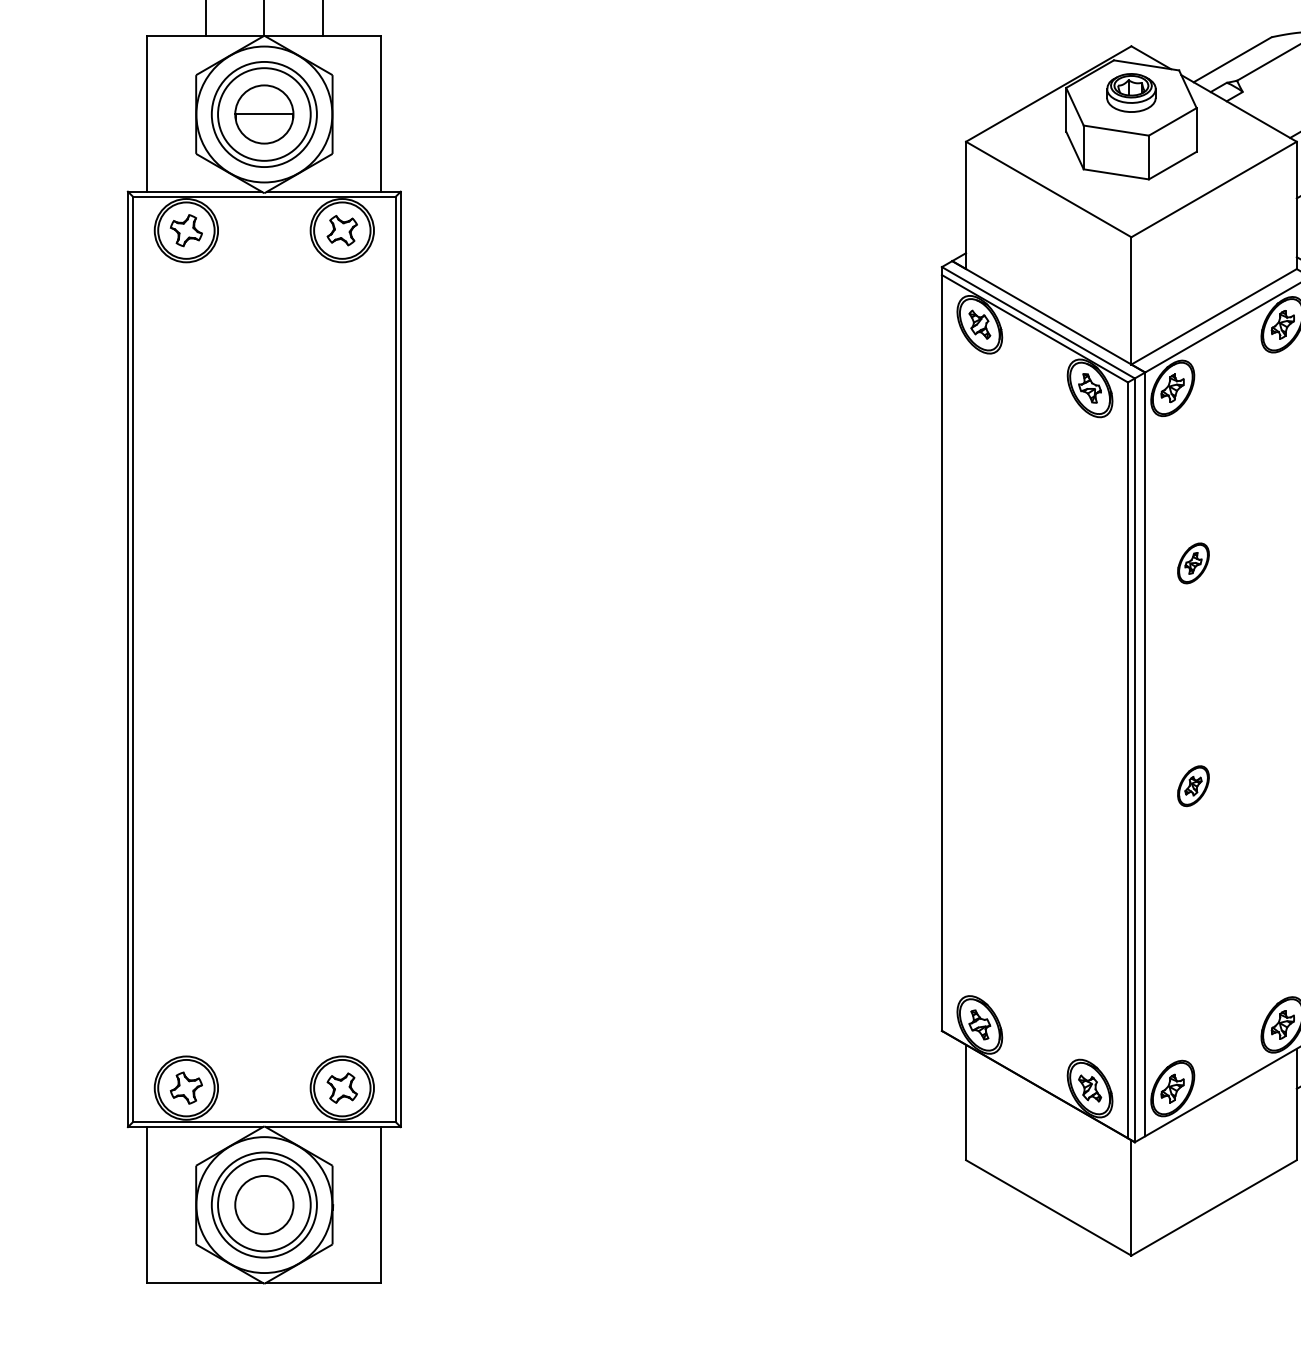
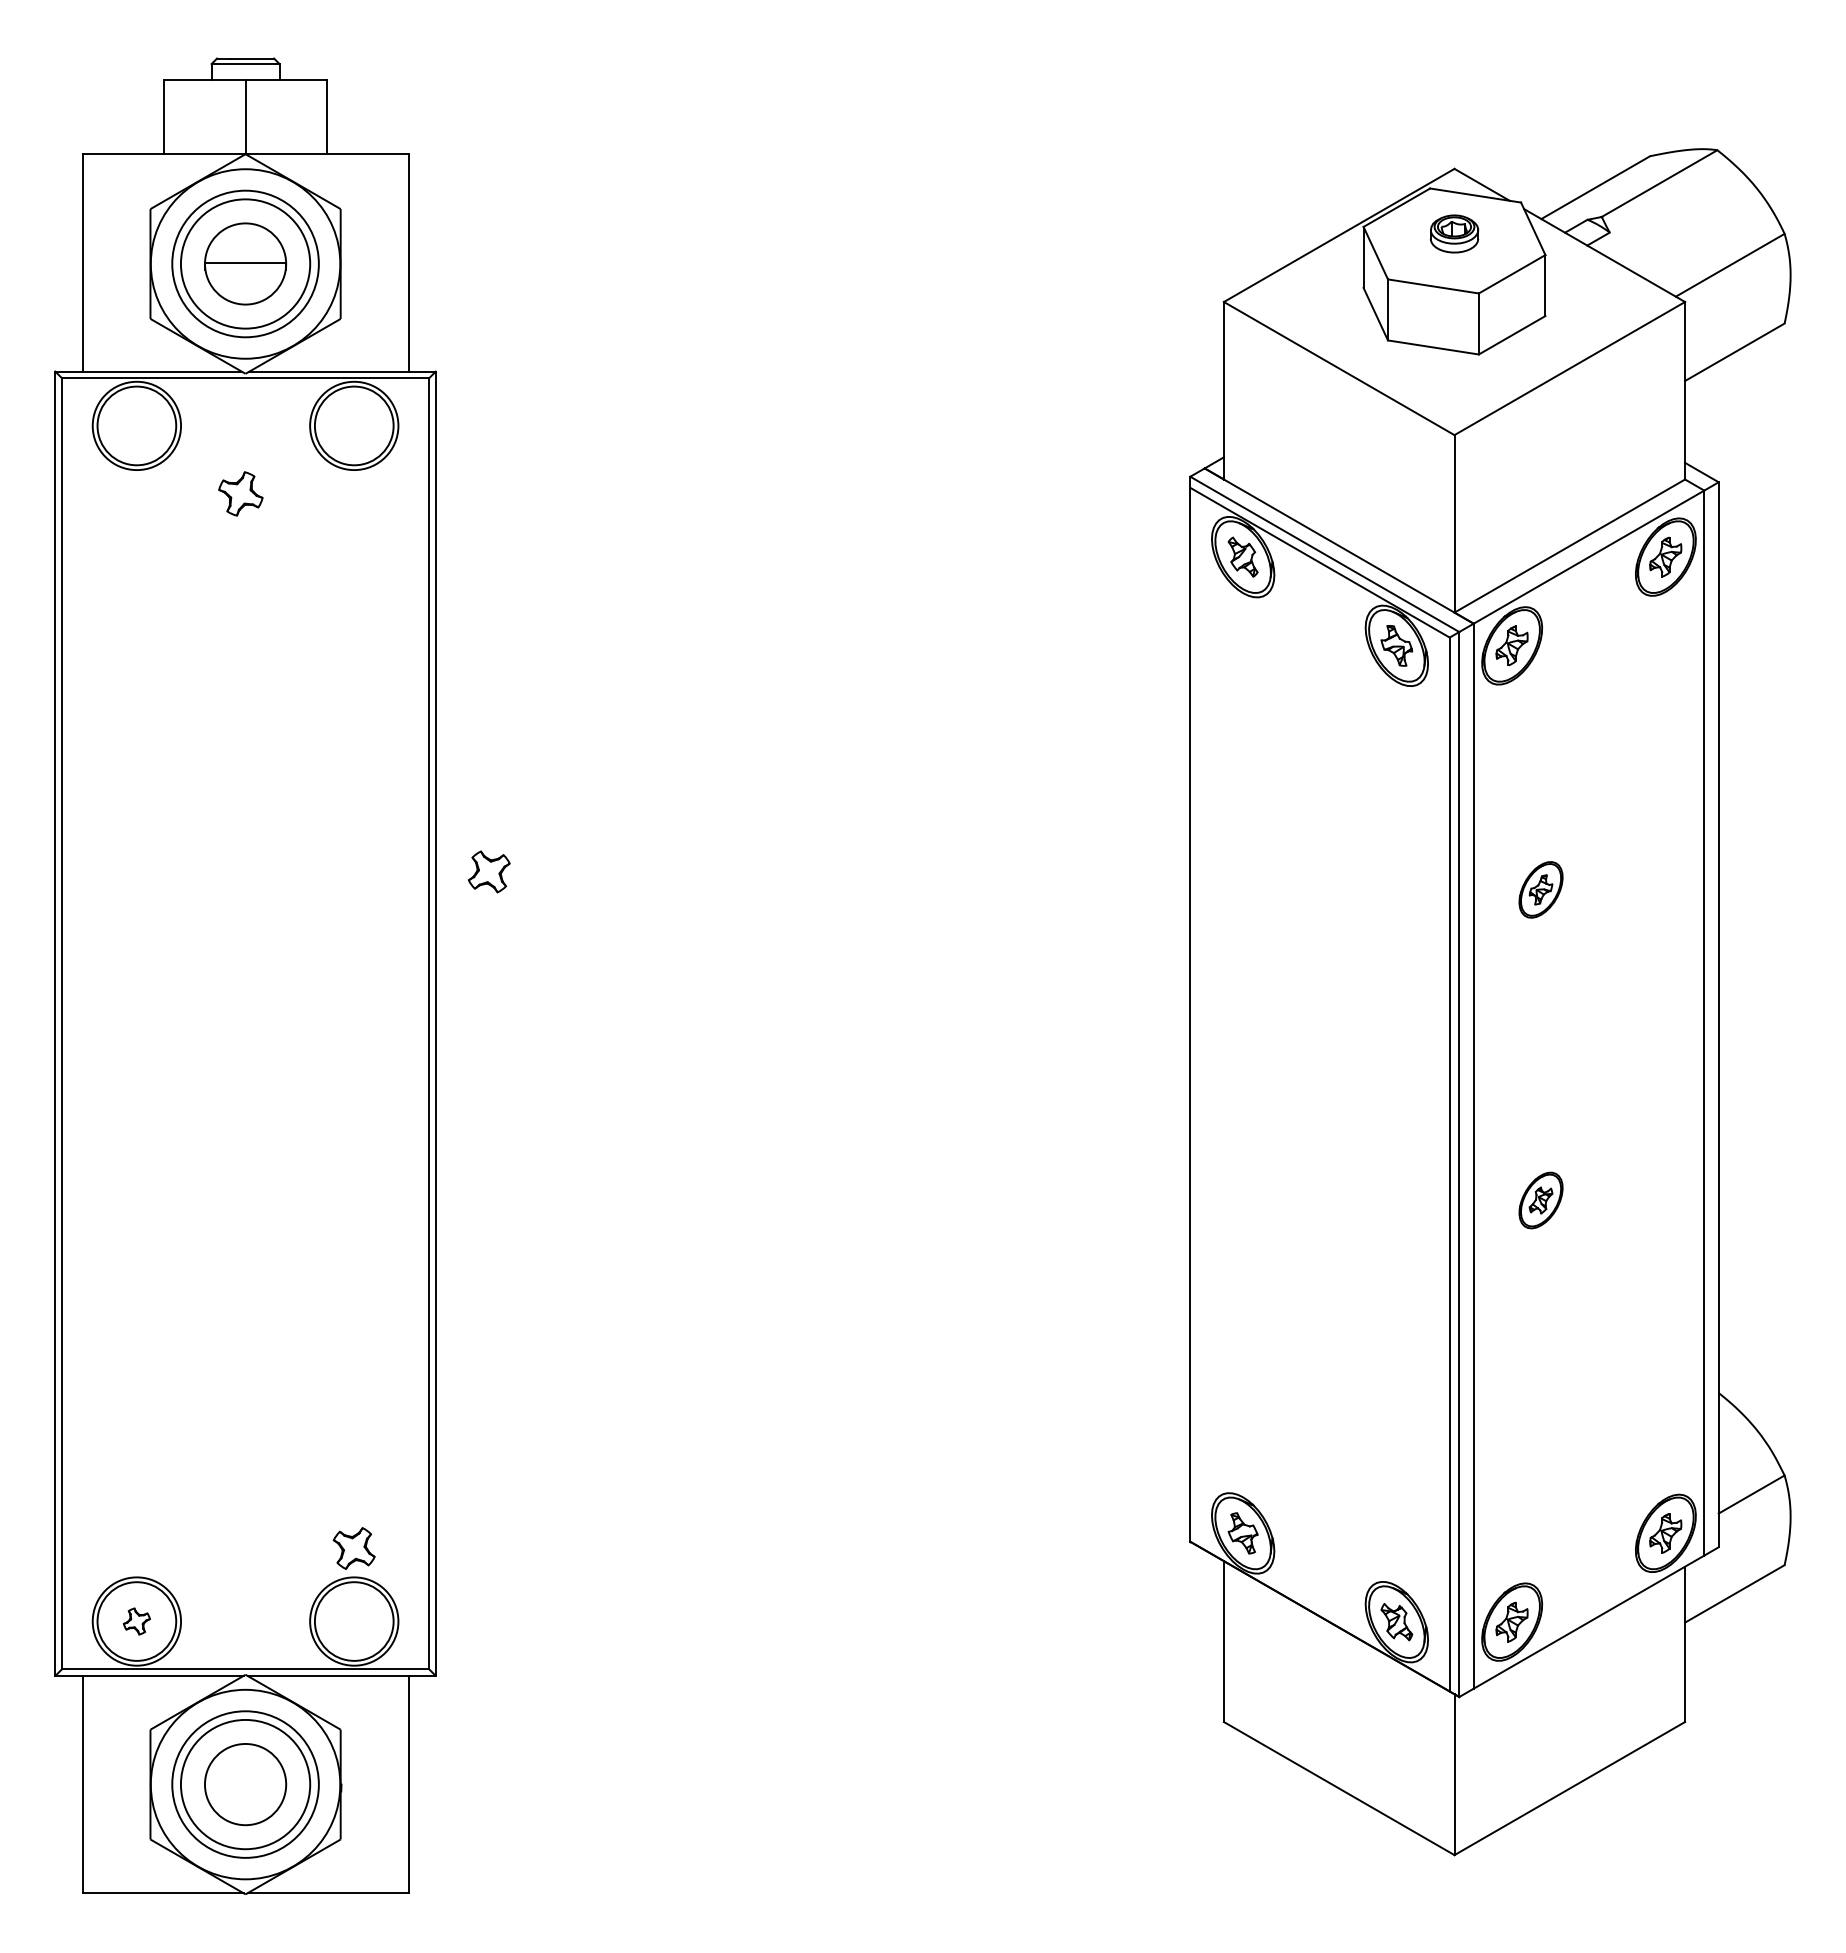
part: (1131, 92) -> (1454, 233), size x0.7
part: (186, 230) -> (240, 493), moved
part: (342, 230) -> (489, 871), moved
part: (186, 1088) -> (136, 1621), size x0.6
part: (341, 1088) -> (353, 1548), moved

